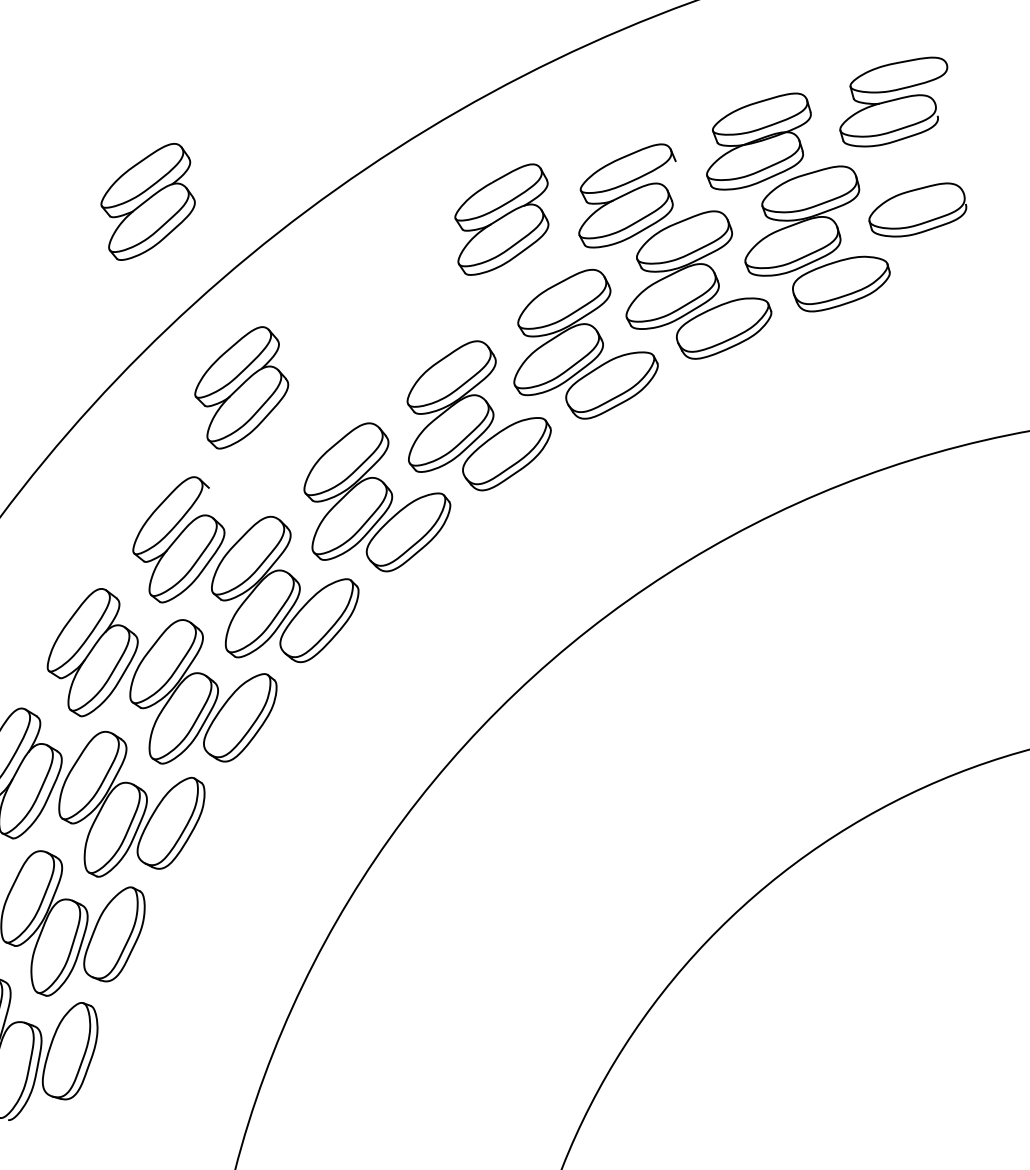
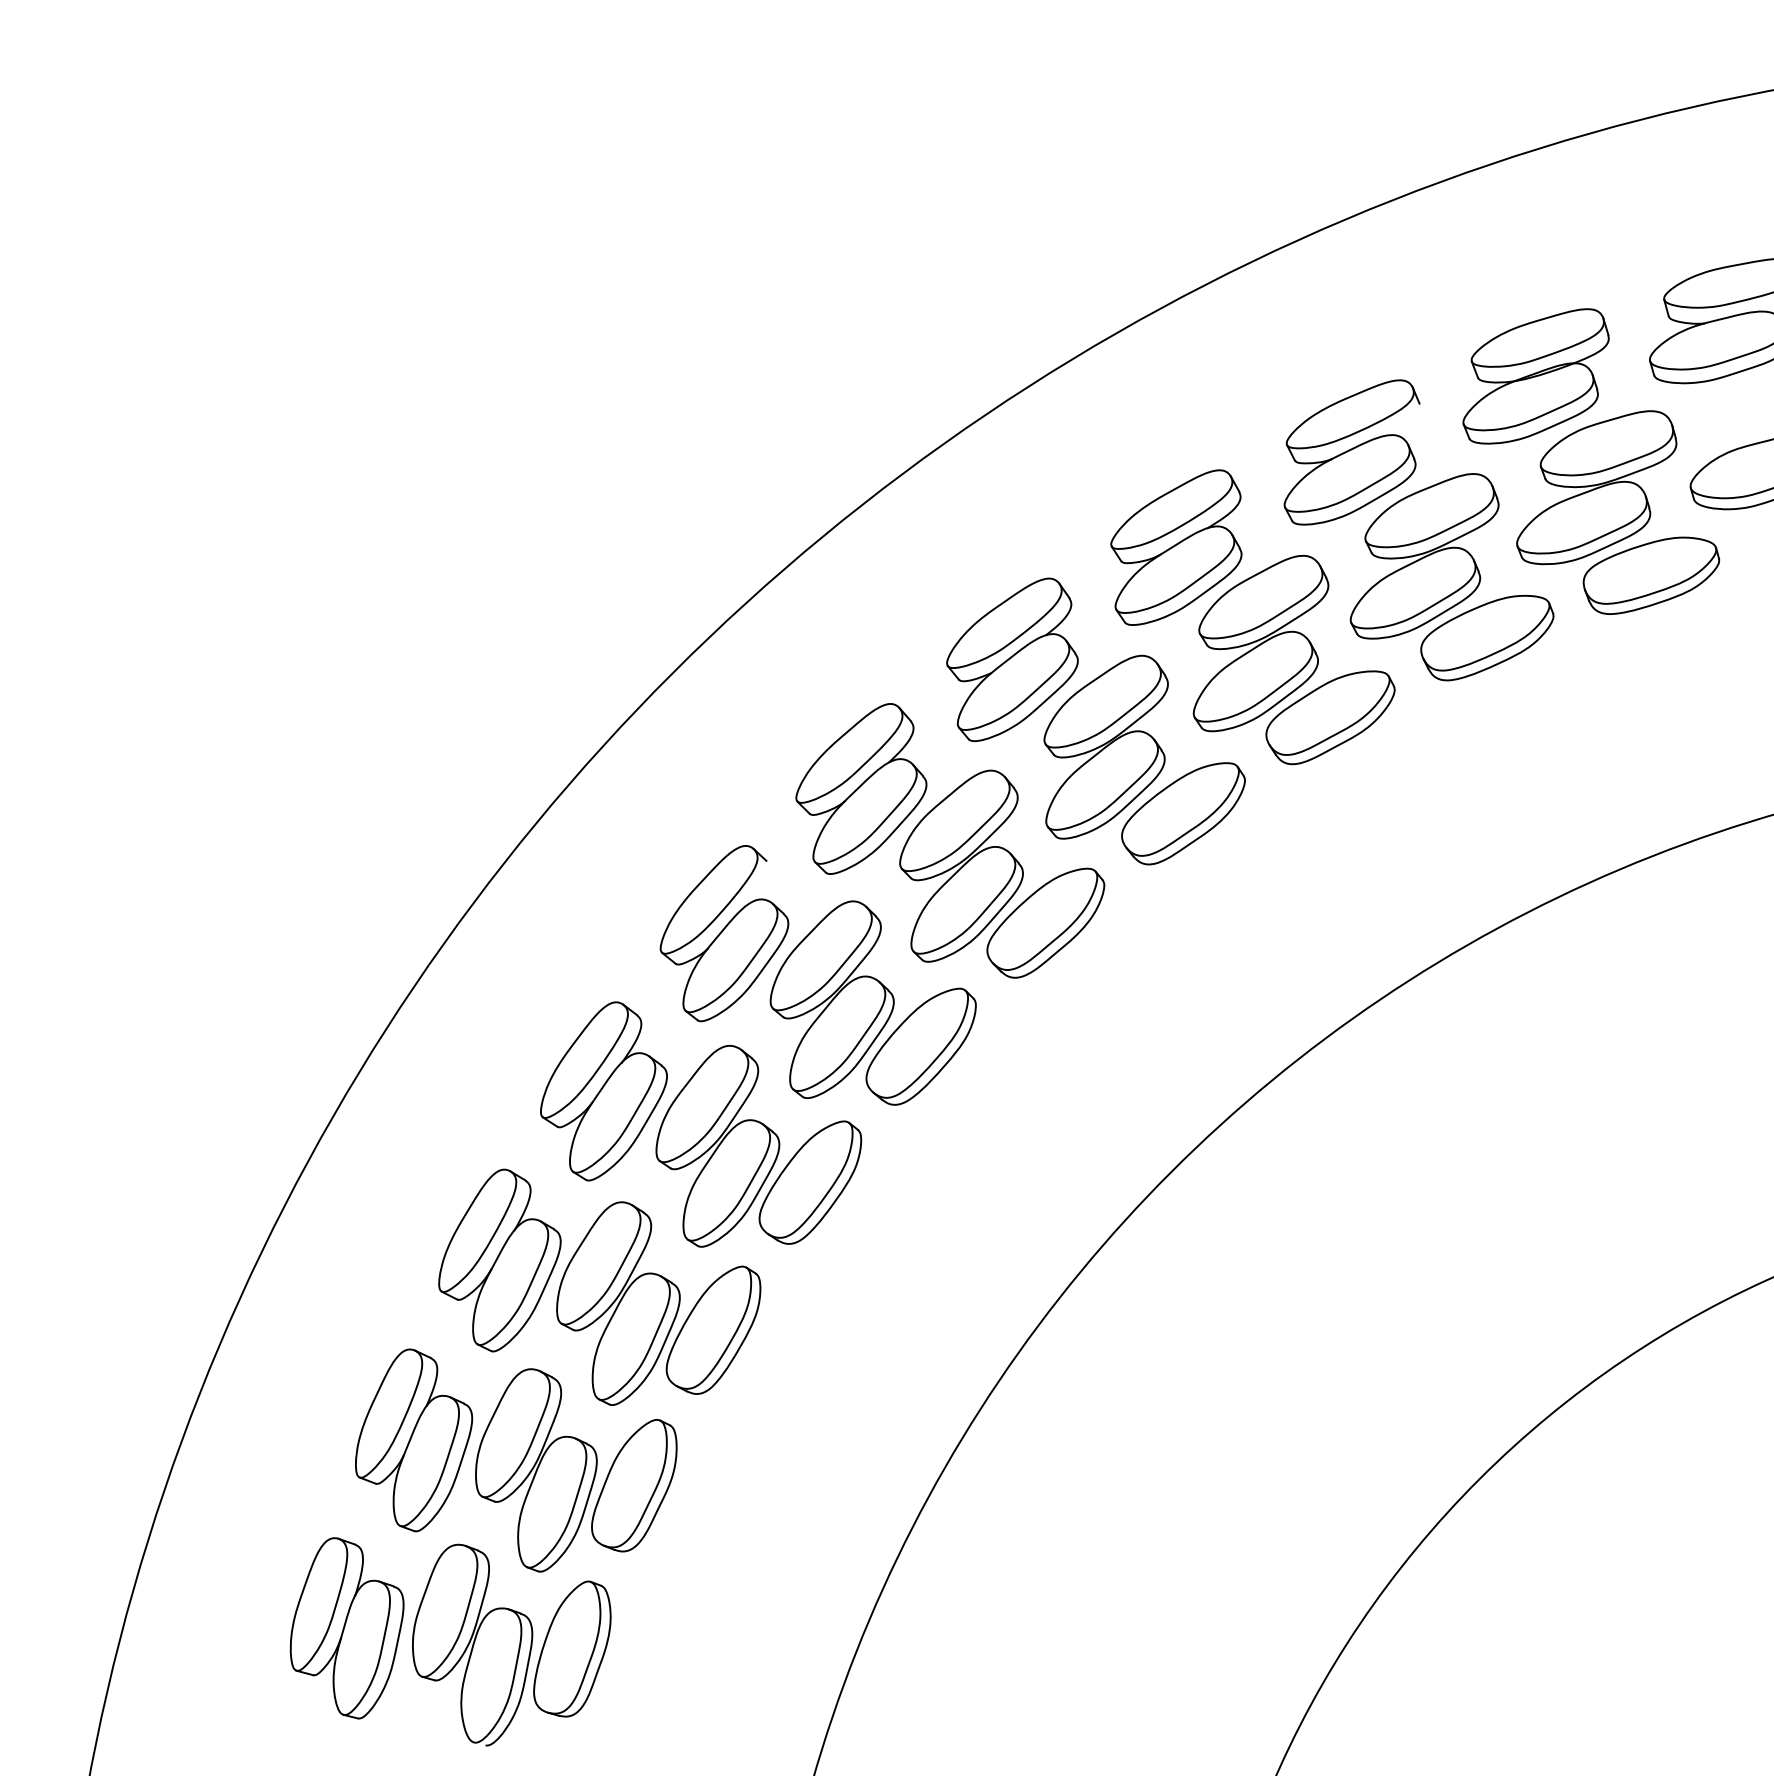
part: (148, 201) -> (1012, 659), moved
part: (501, 219) -> (1176, 547), moved
part: (241, 387) -> (861, 788), moved

